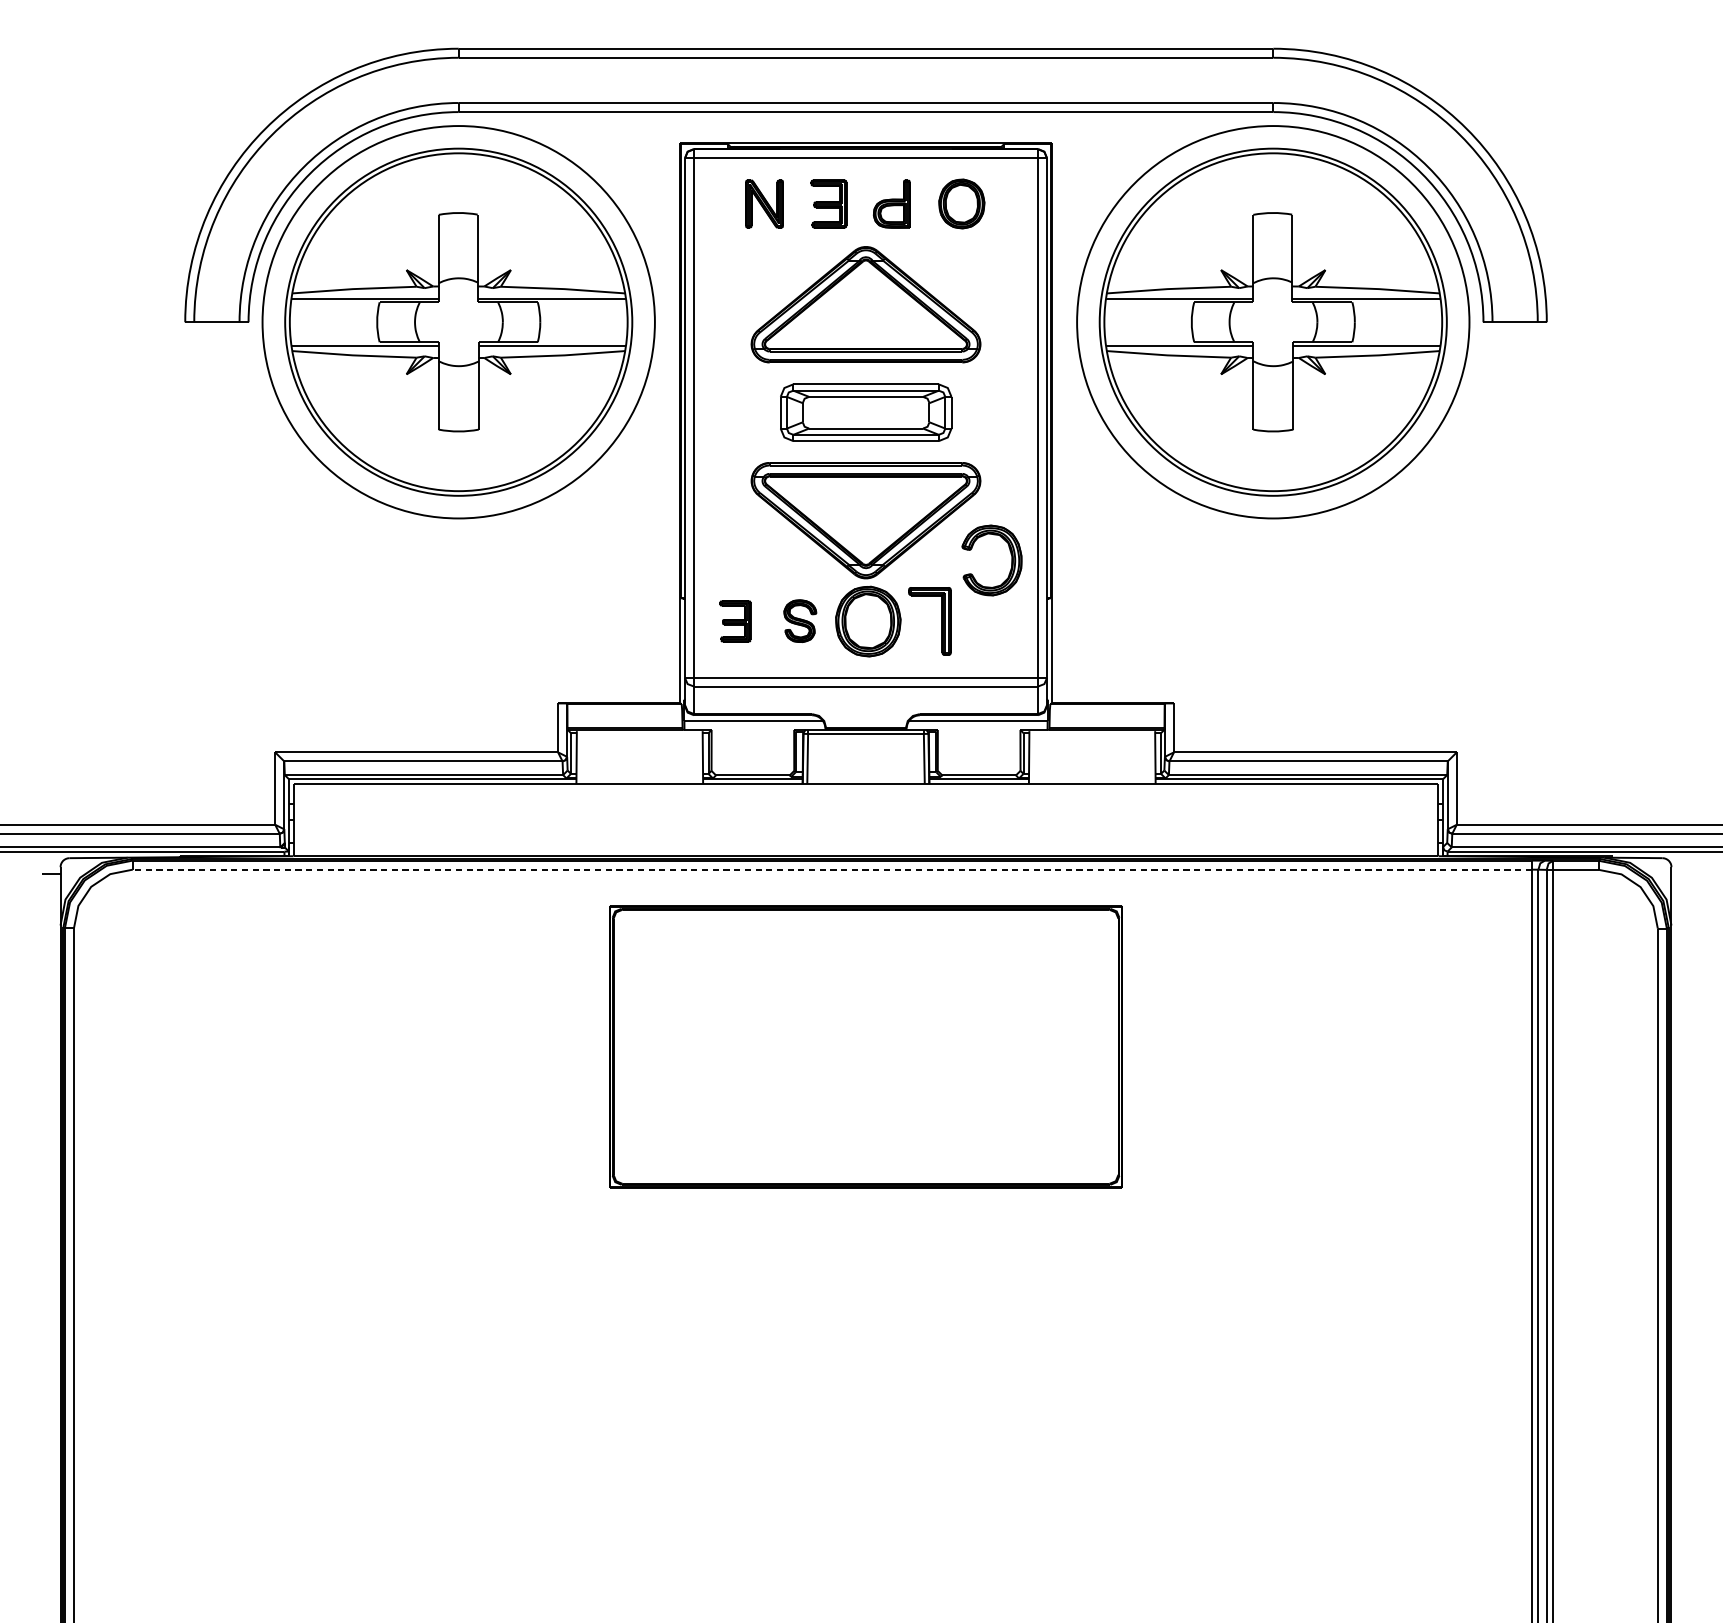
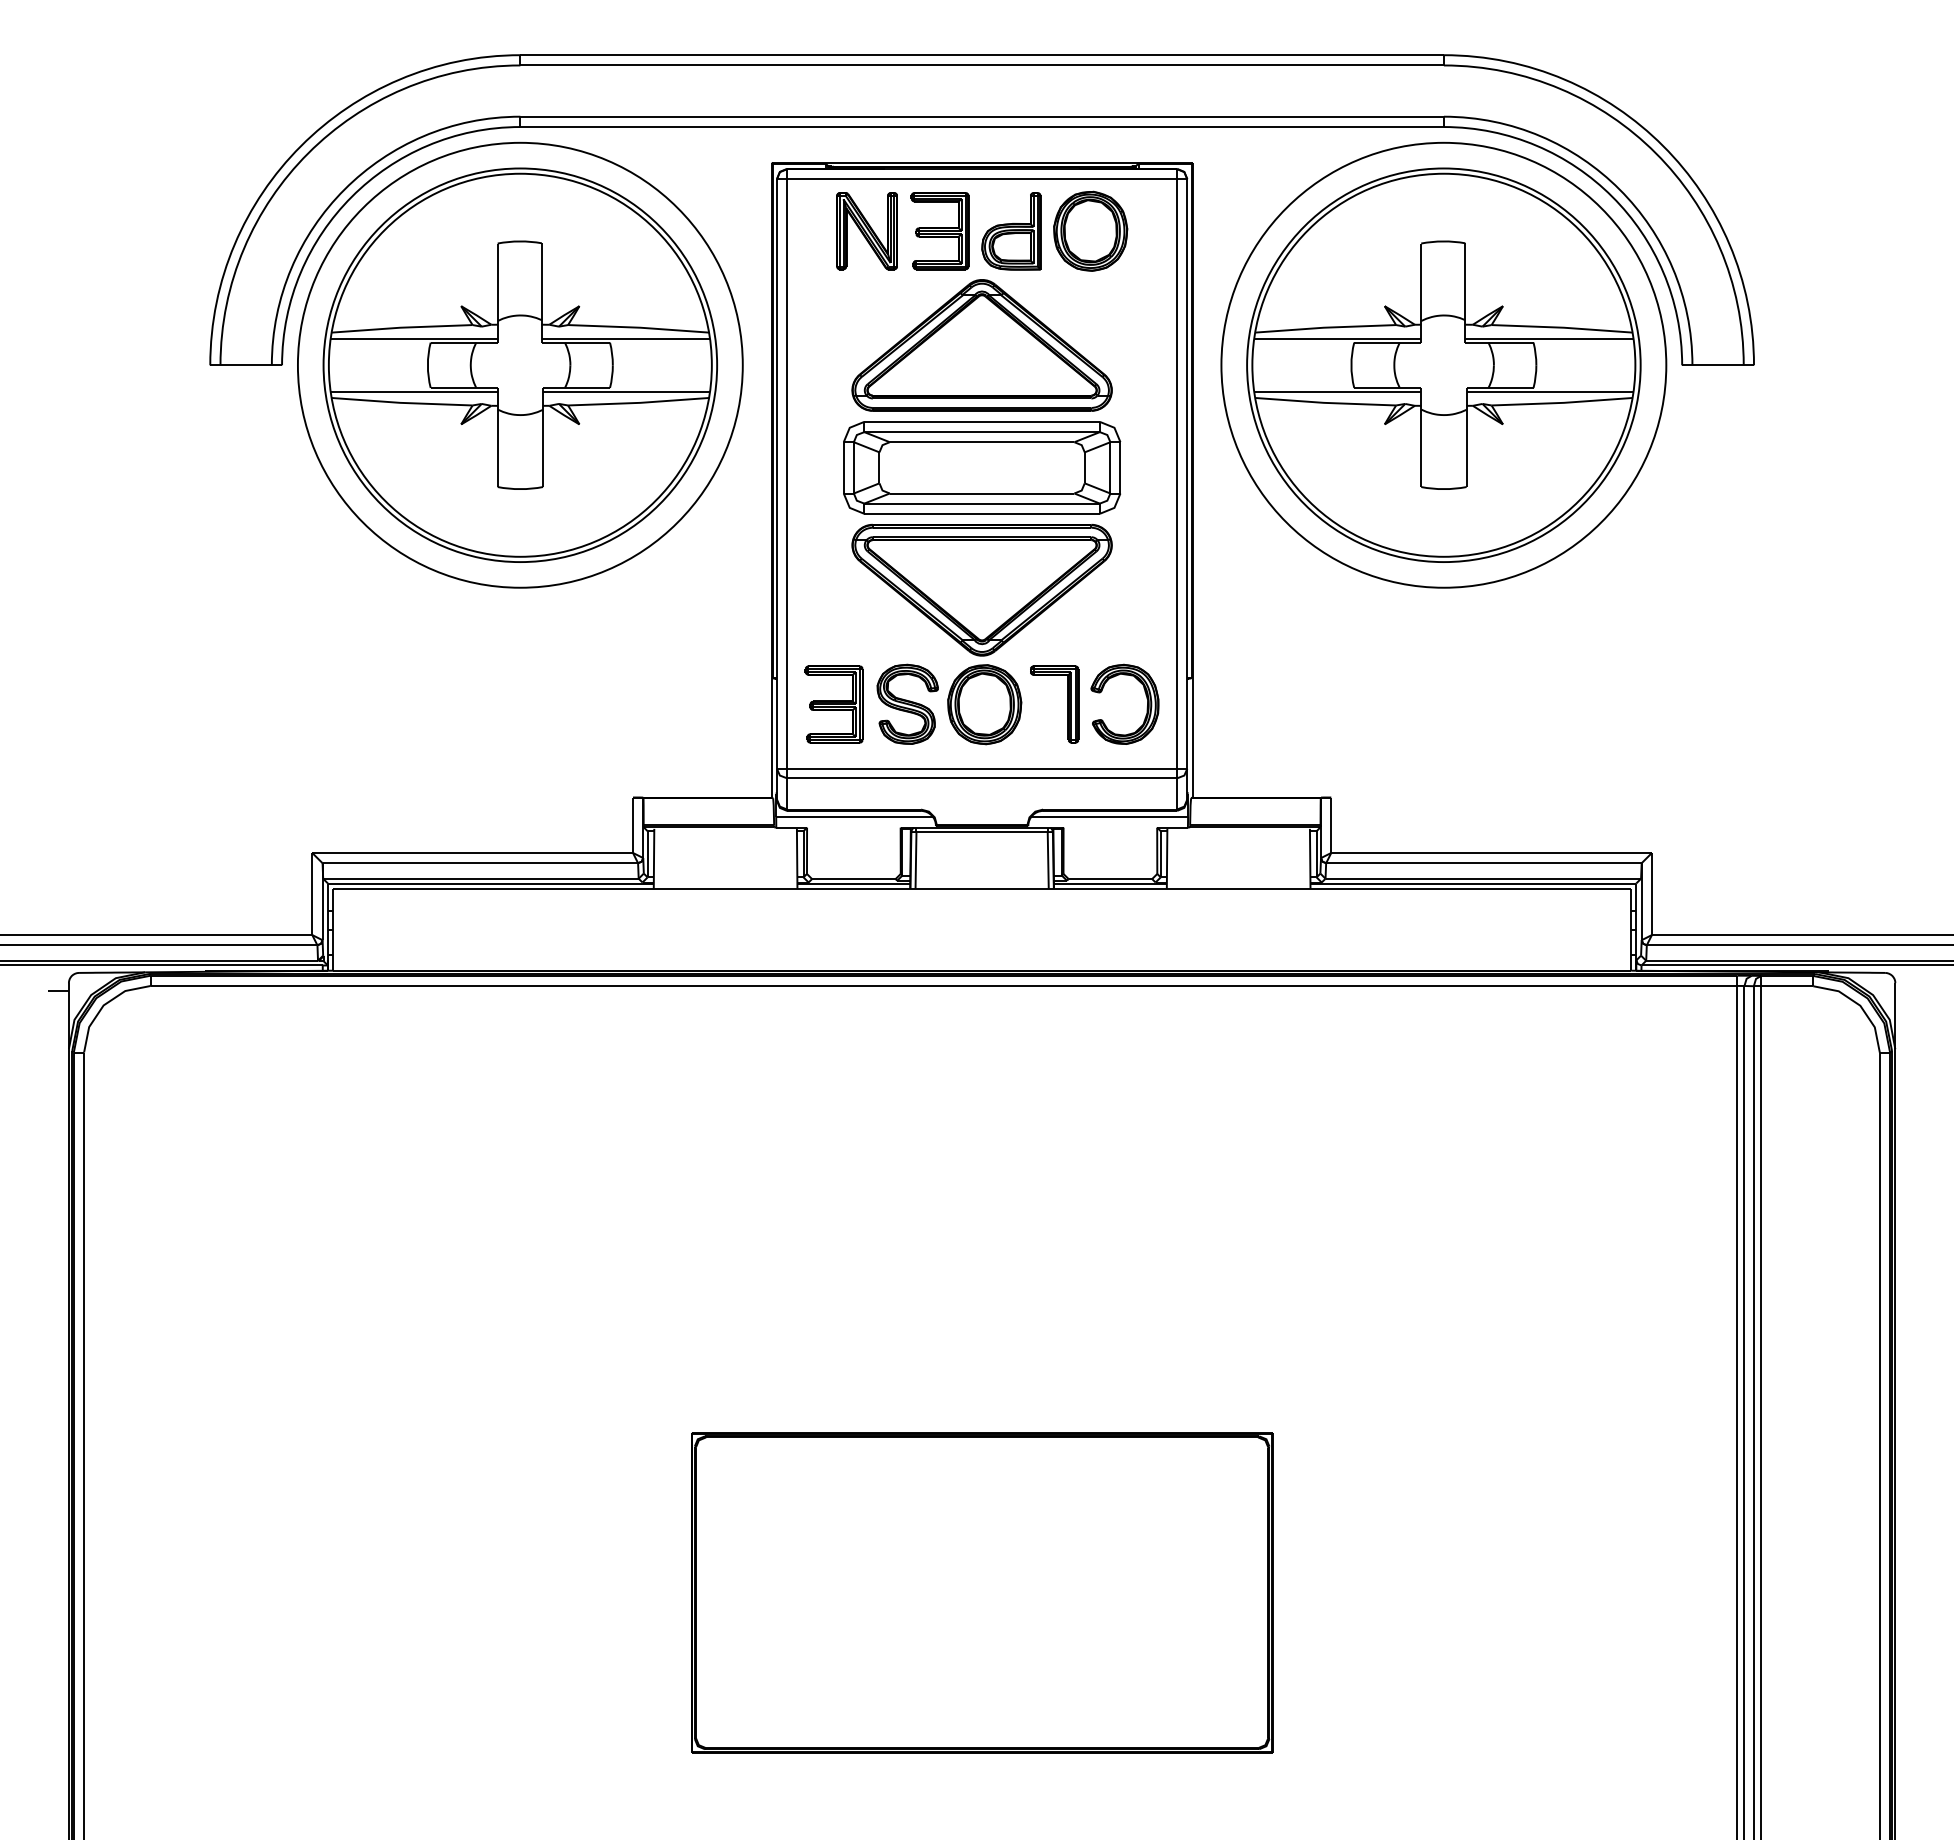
part: (961, 203) -> (1090, 230), size x1.43
part: (764, 204) -> (866, 231), size x1.43
part: (828, 204) -> (939, 231), size x1.43
part: (891, 204) -> (1011, 231), size x1.43
part: (866, 412) -> (982, 467), size x1.43
part: (1010, 563) -> (1146, 707), moved
part: (800, 620) -> (907, 703), size x1.67
part: (734, 621) -> (833, 704), size x1.67
line: (831, 869) -> (943, 985), dashed -> solid
part: (866, 1046) -> (982, 1592), moved

